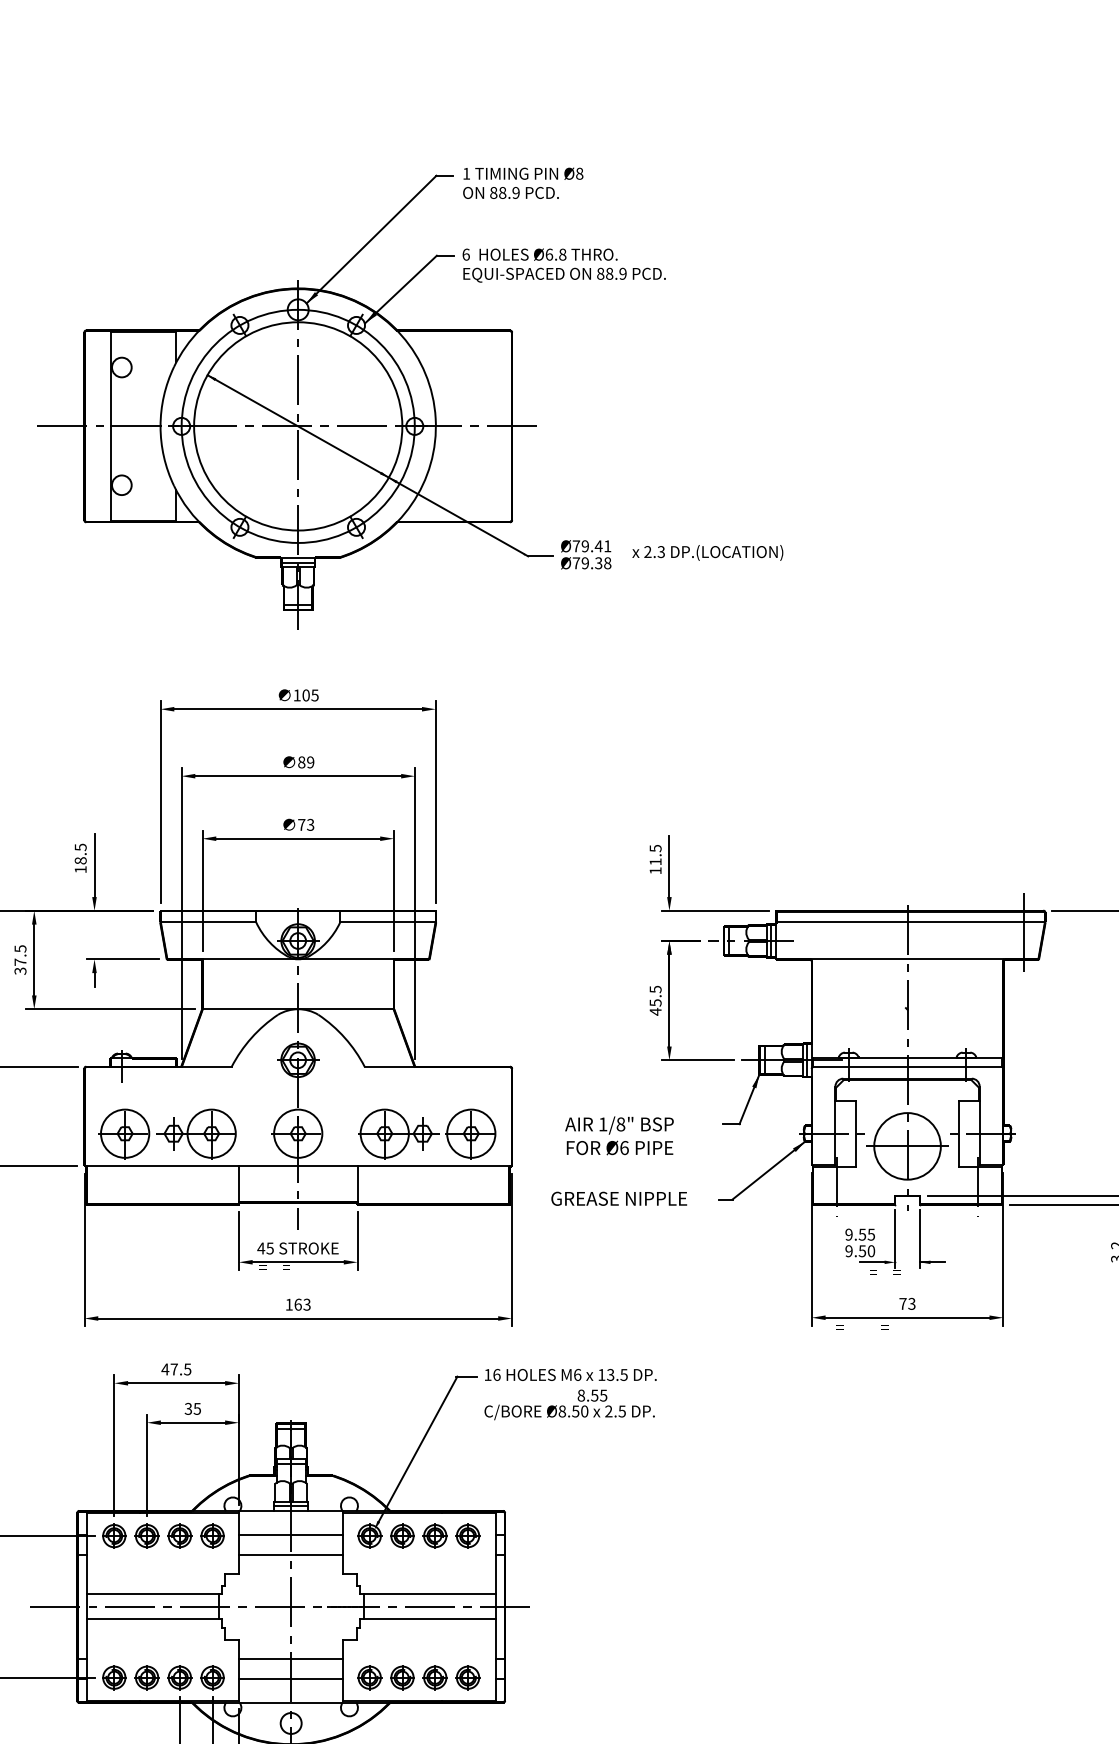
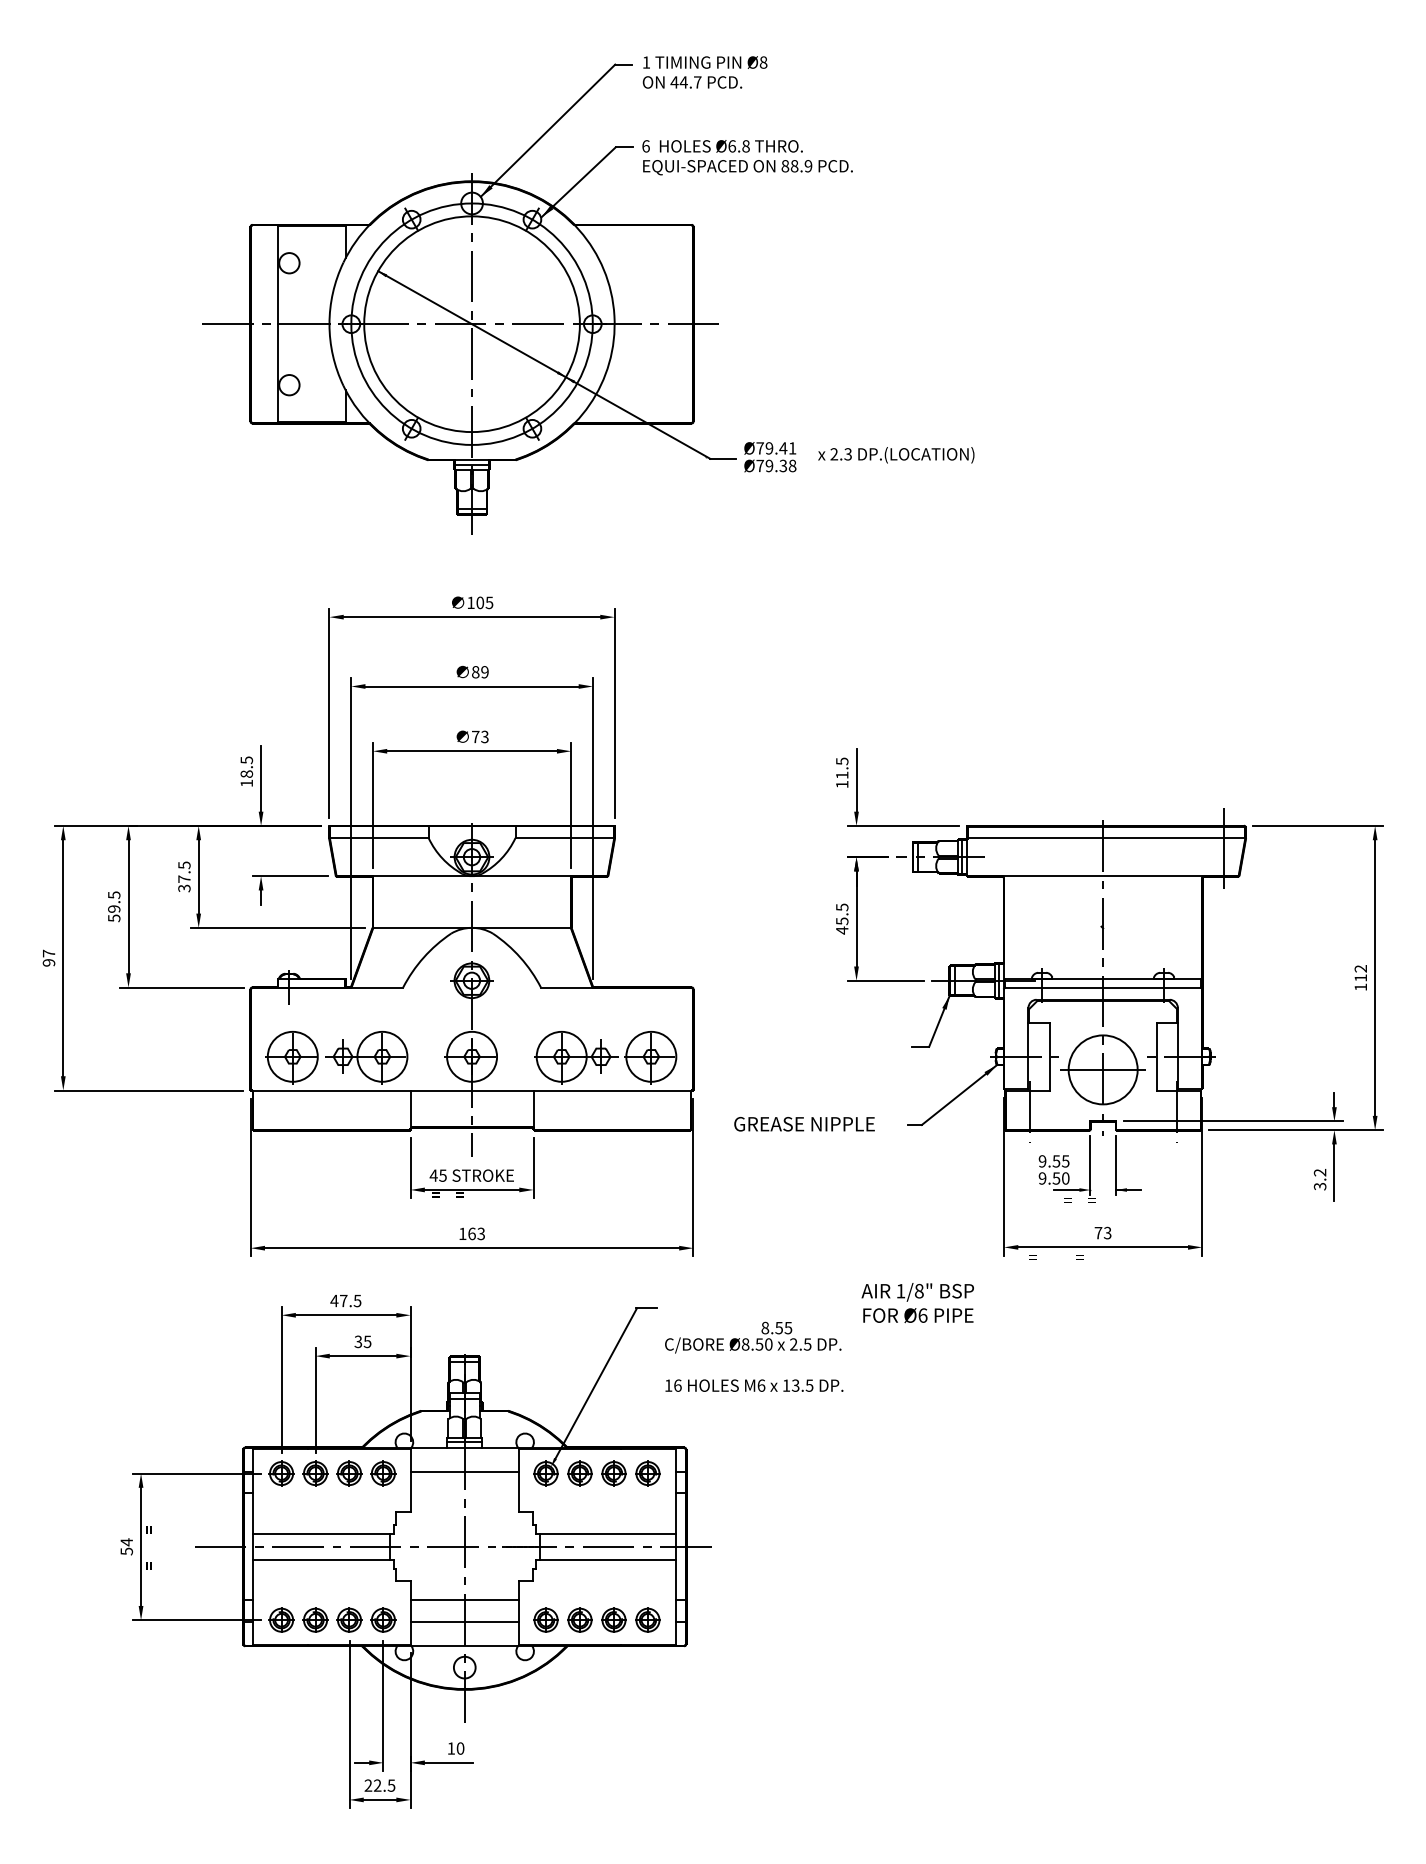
text: (504, 193) -> (685, 82), 88.9 -> 44.7
text: (619, 1136) -> (917, 1303), moved
text: (570, 1374) -> (754, 1385), moved
line: (290, 1555) -> (464, 1493), removed

